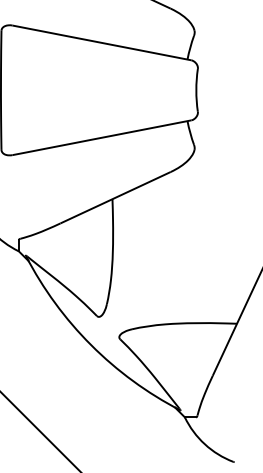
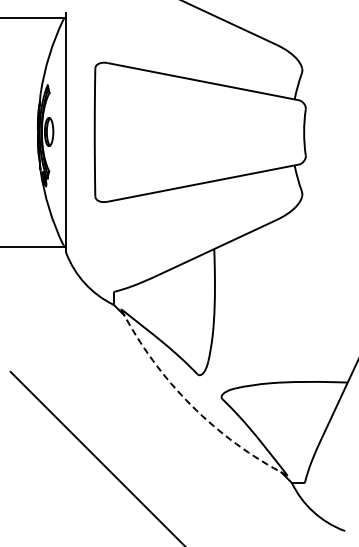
arc: (91, 345) -> (191, 405), solid -> dashed

